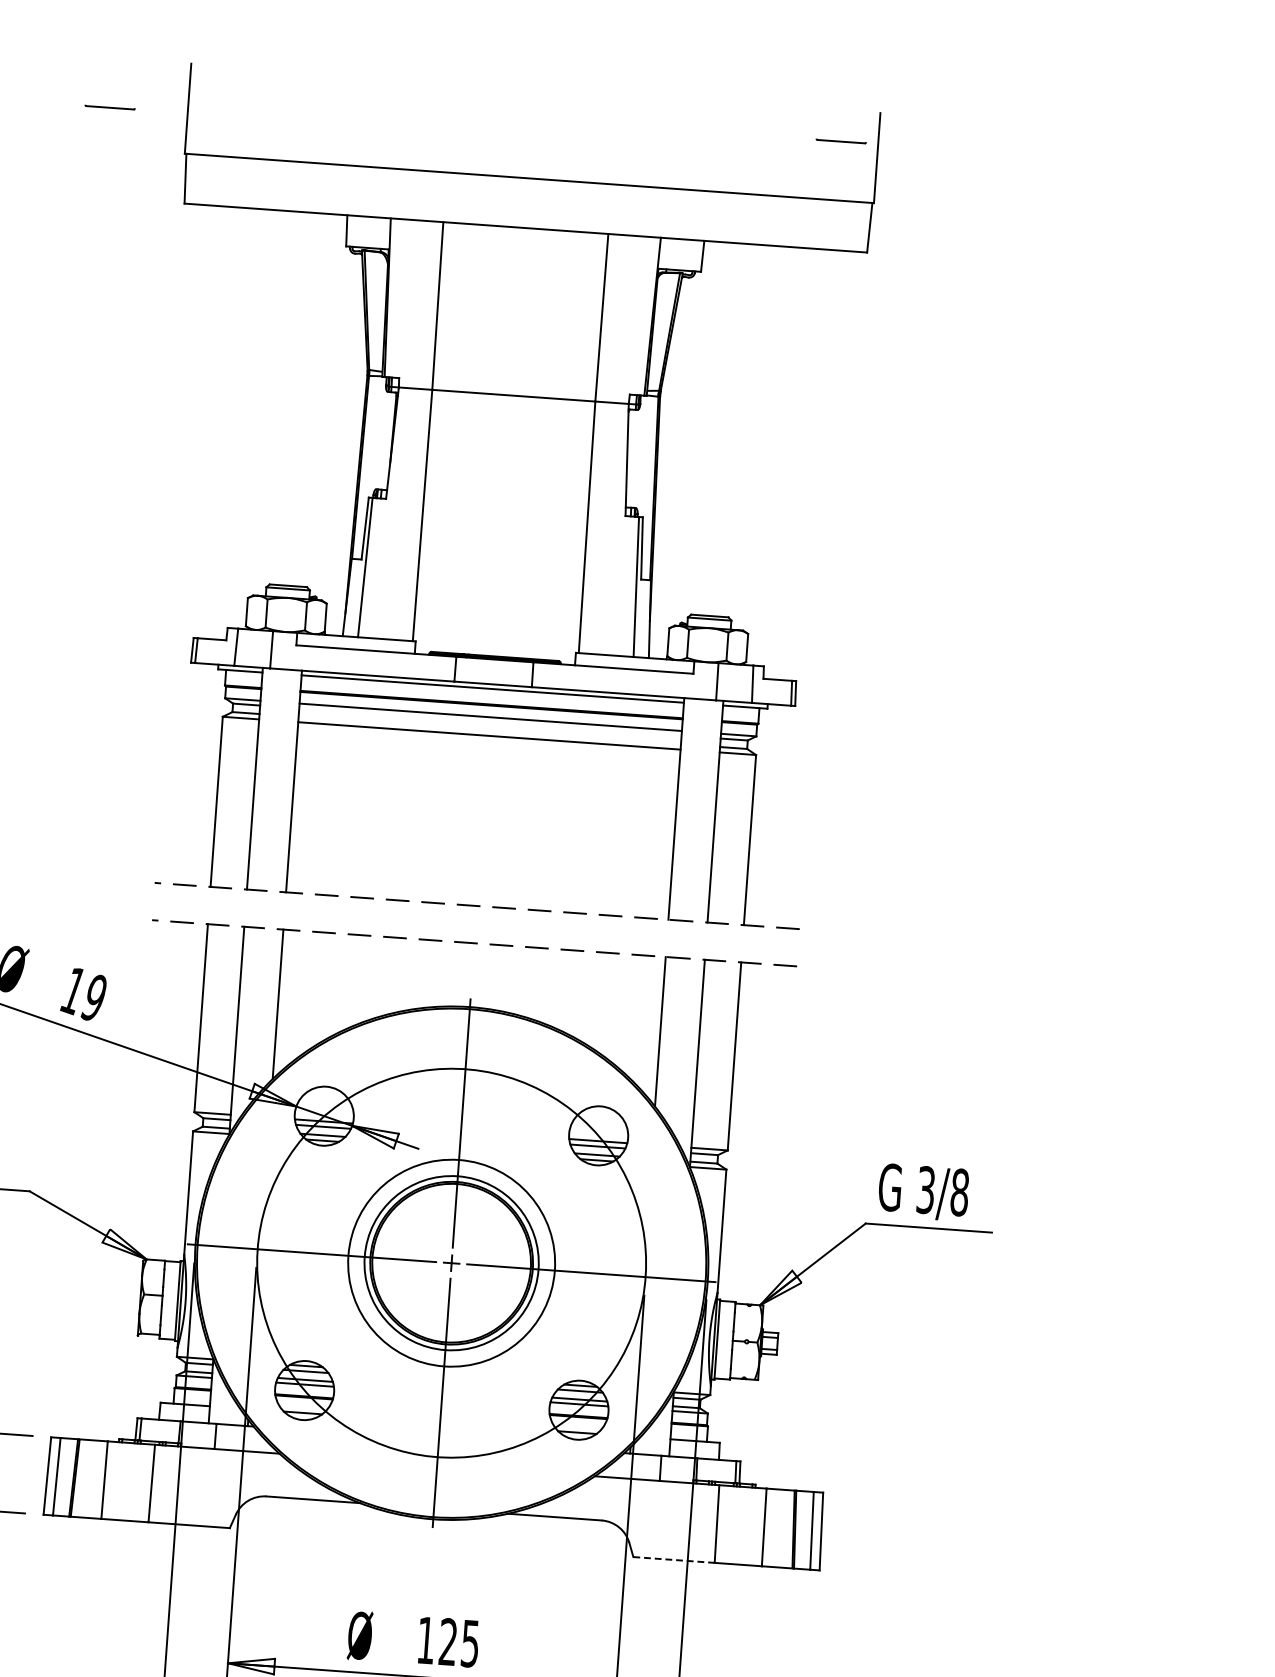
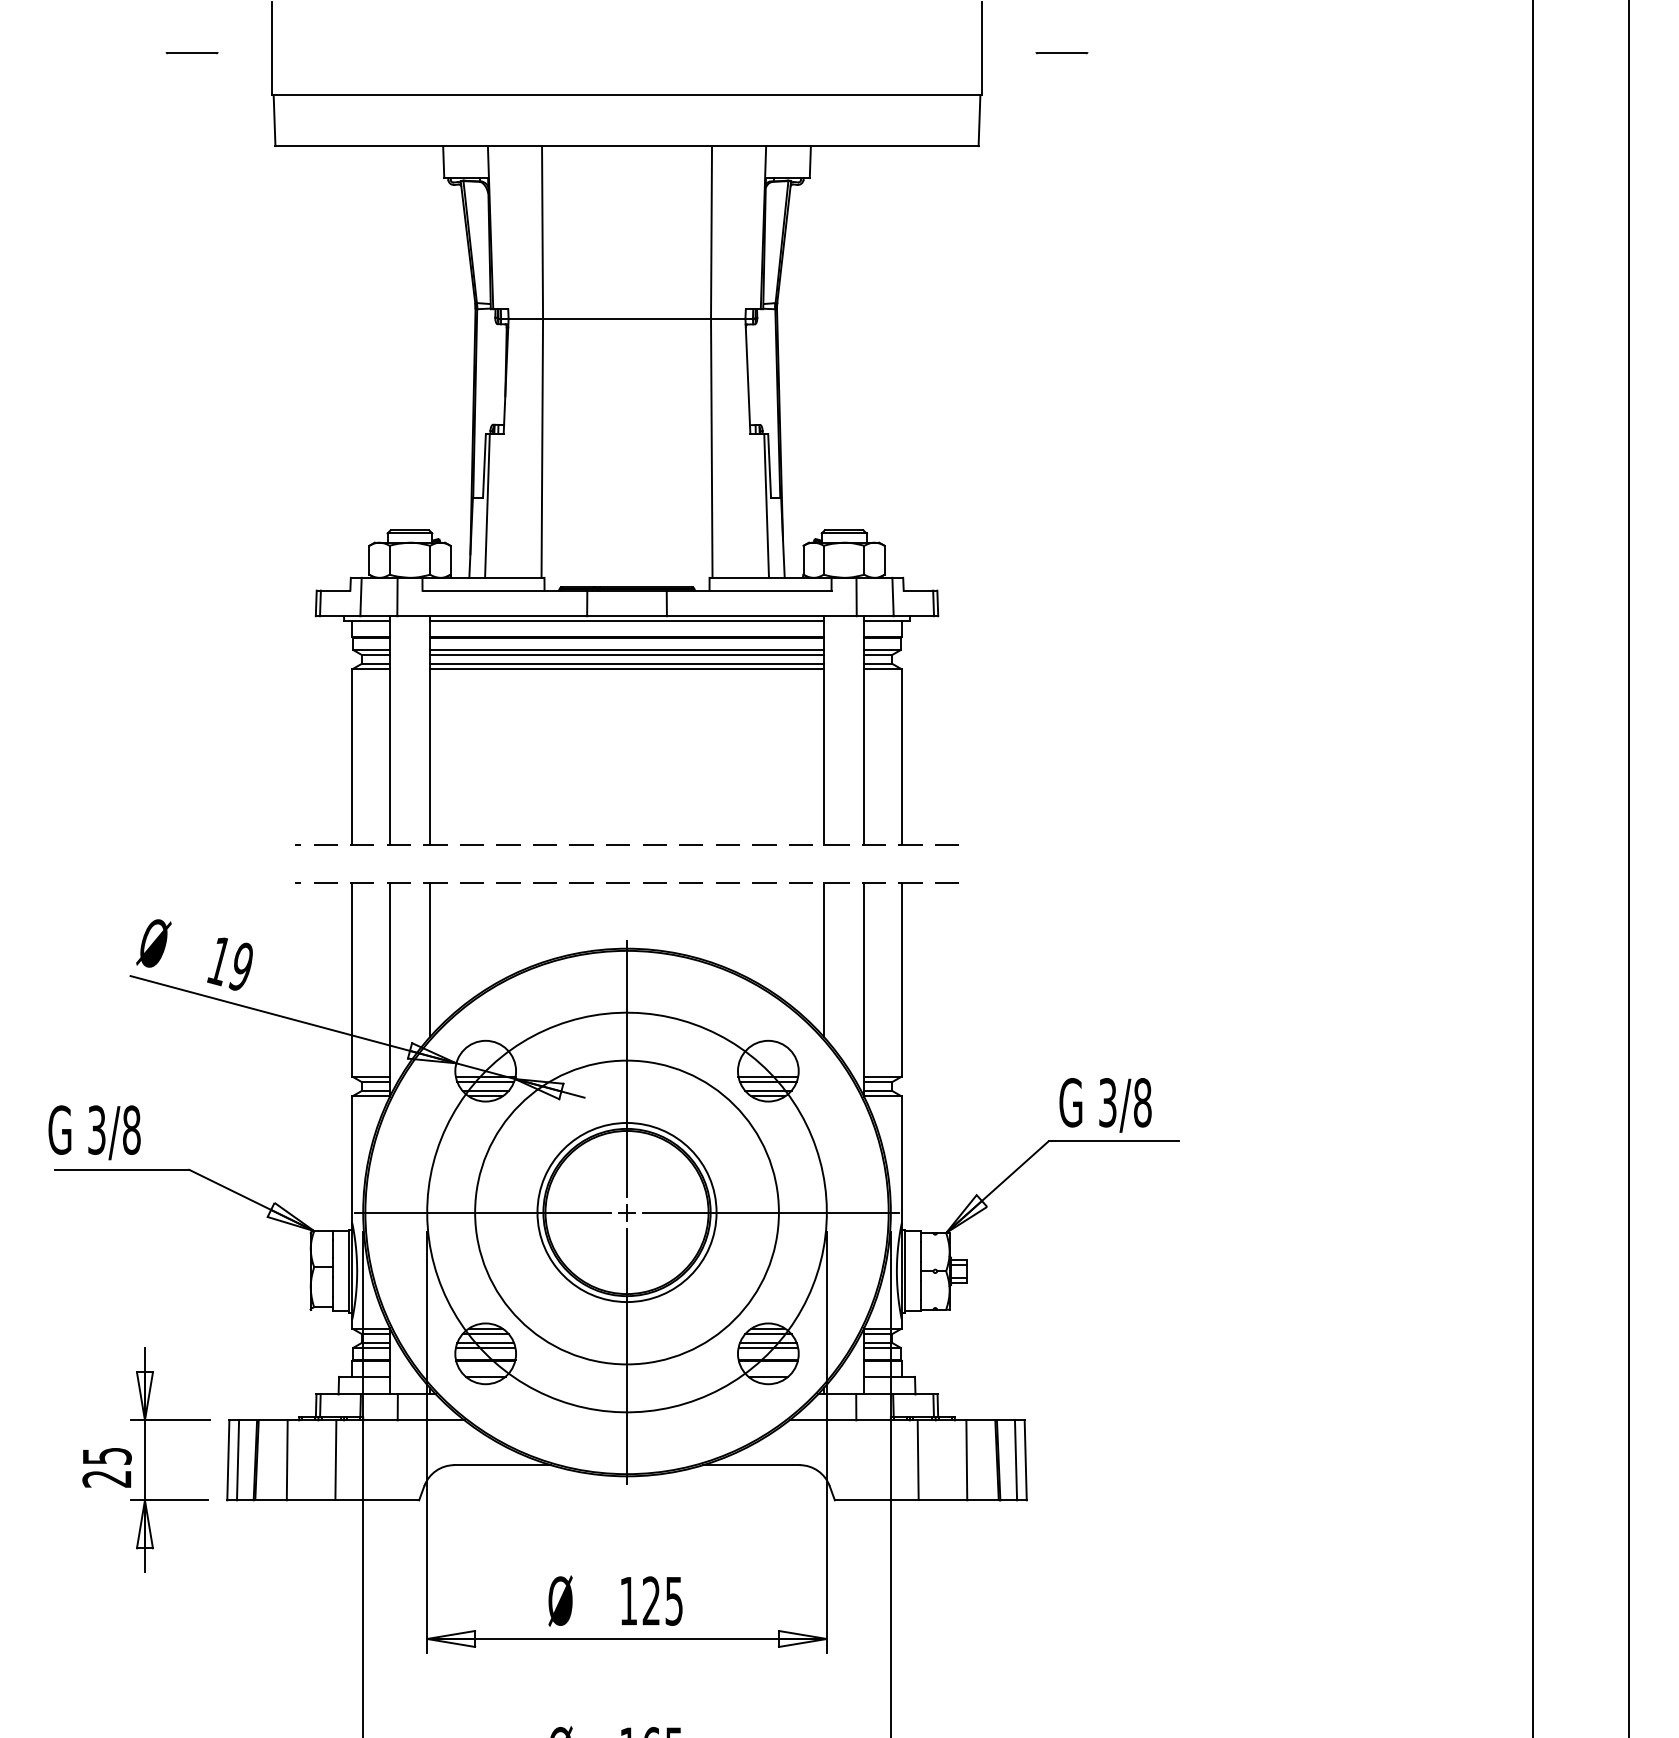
line: (840, 141) -> (1061, 53), moved
line: (489, 722) -> (626, 655), added
line: (489, 730) -> (626, 663), added
circle: (451, 1263) -> (626, 1212), size x1.43
line: (673, 1560) -> (876, 1500), dashed -> solid

